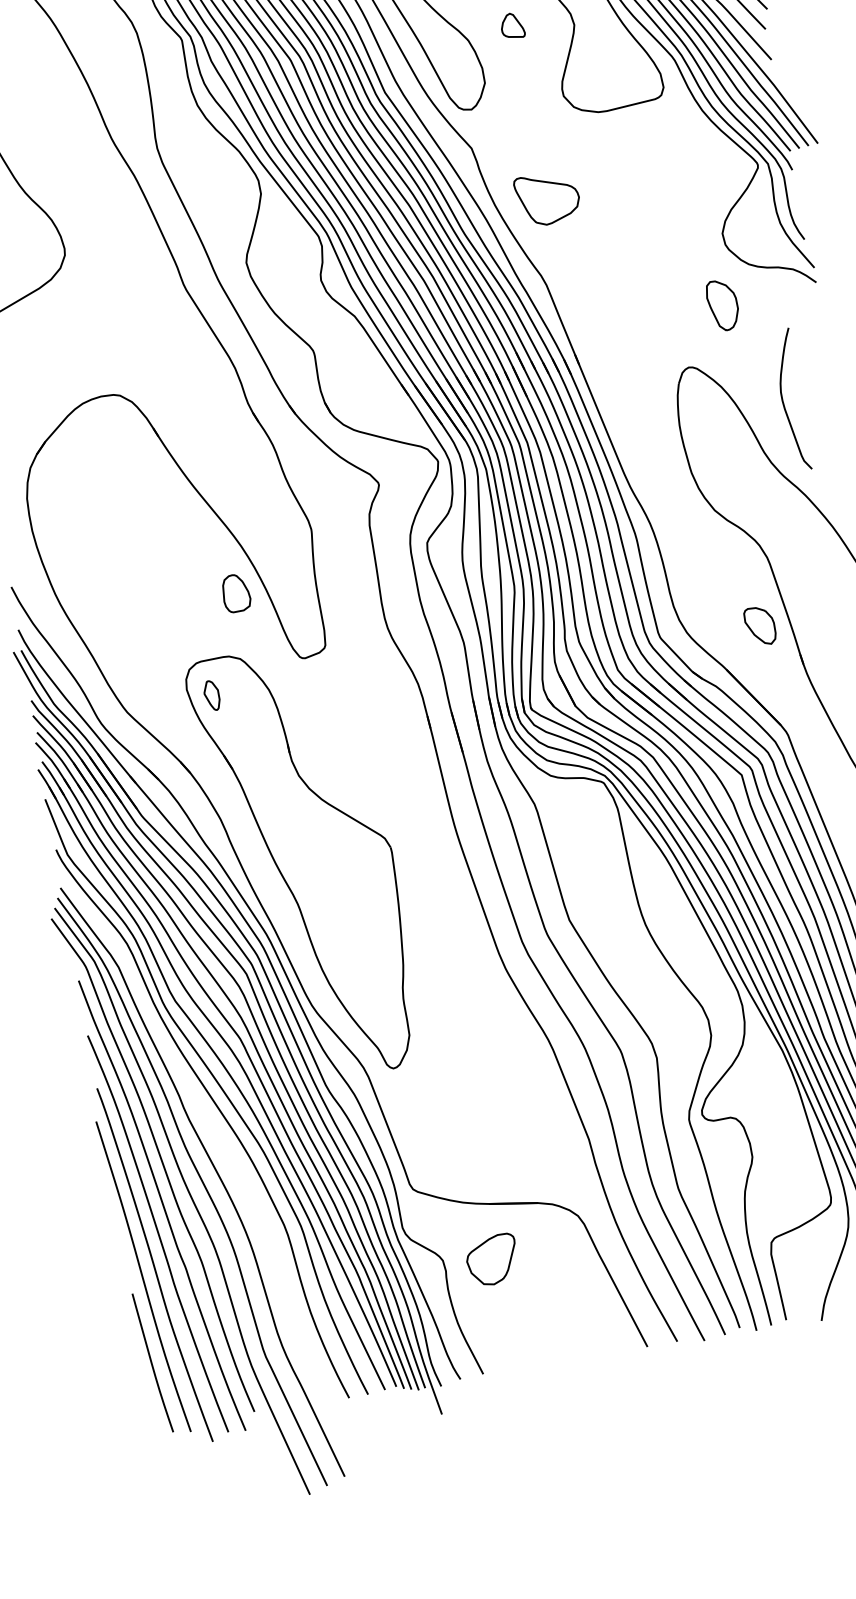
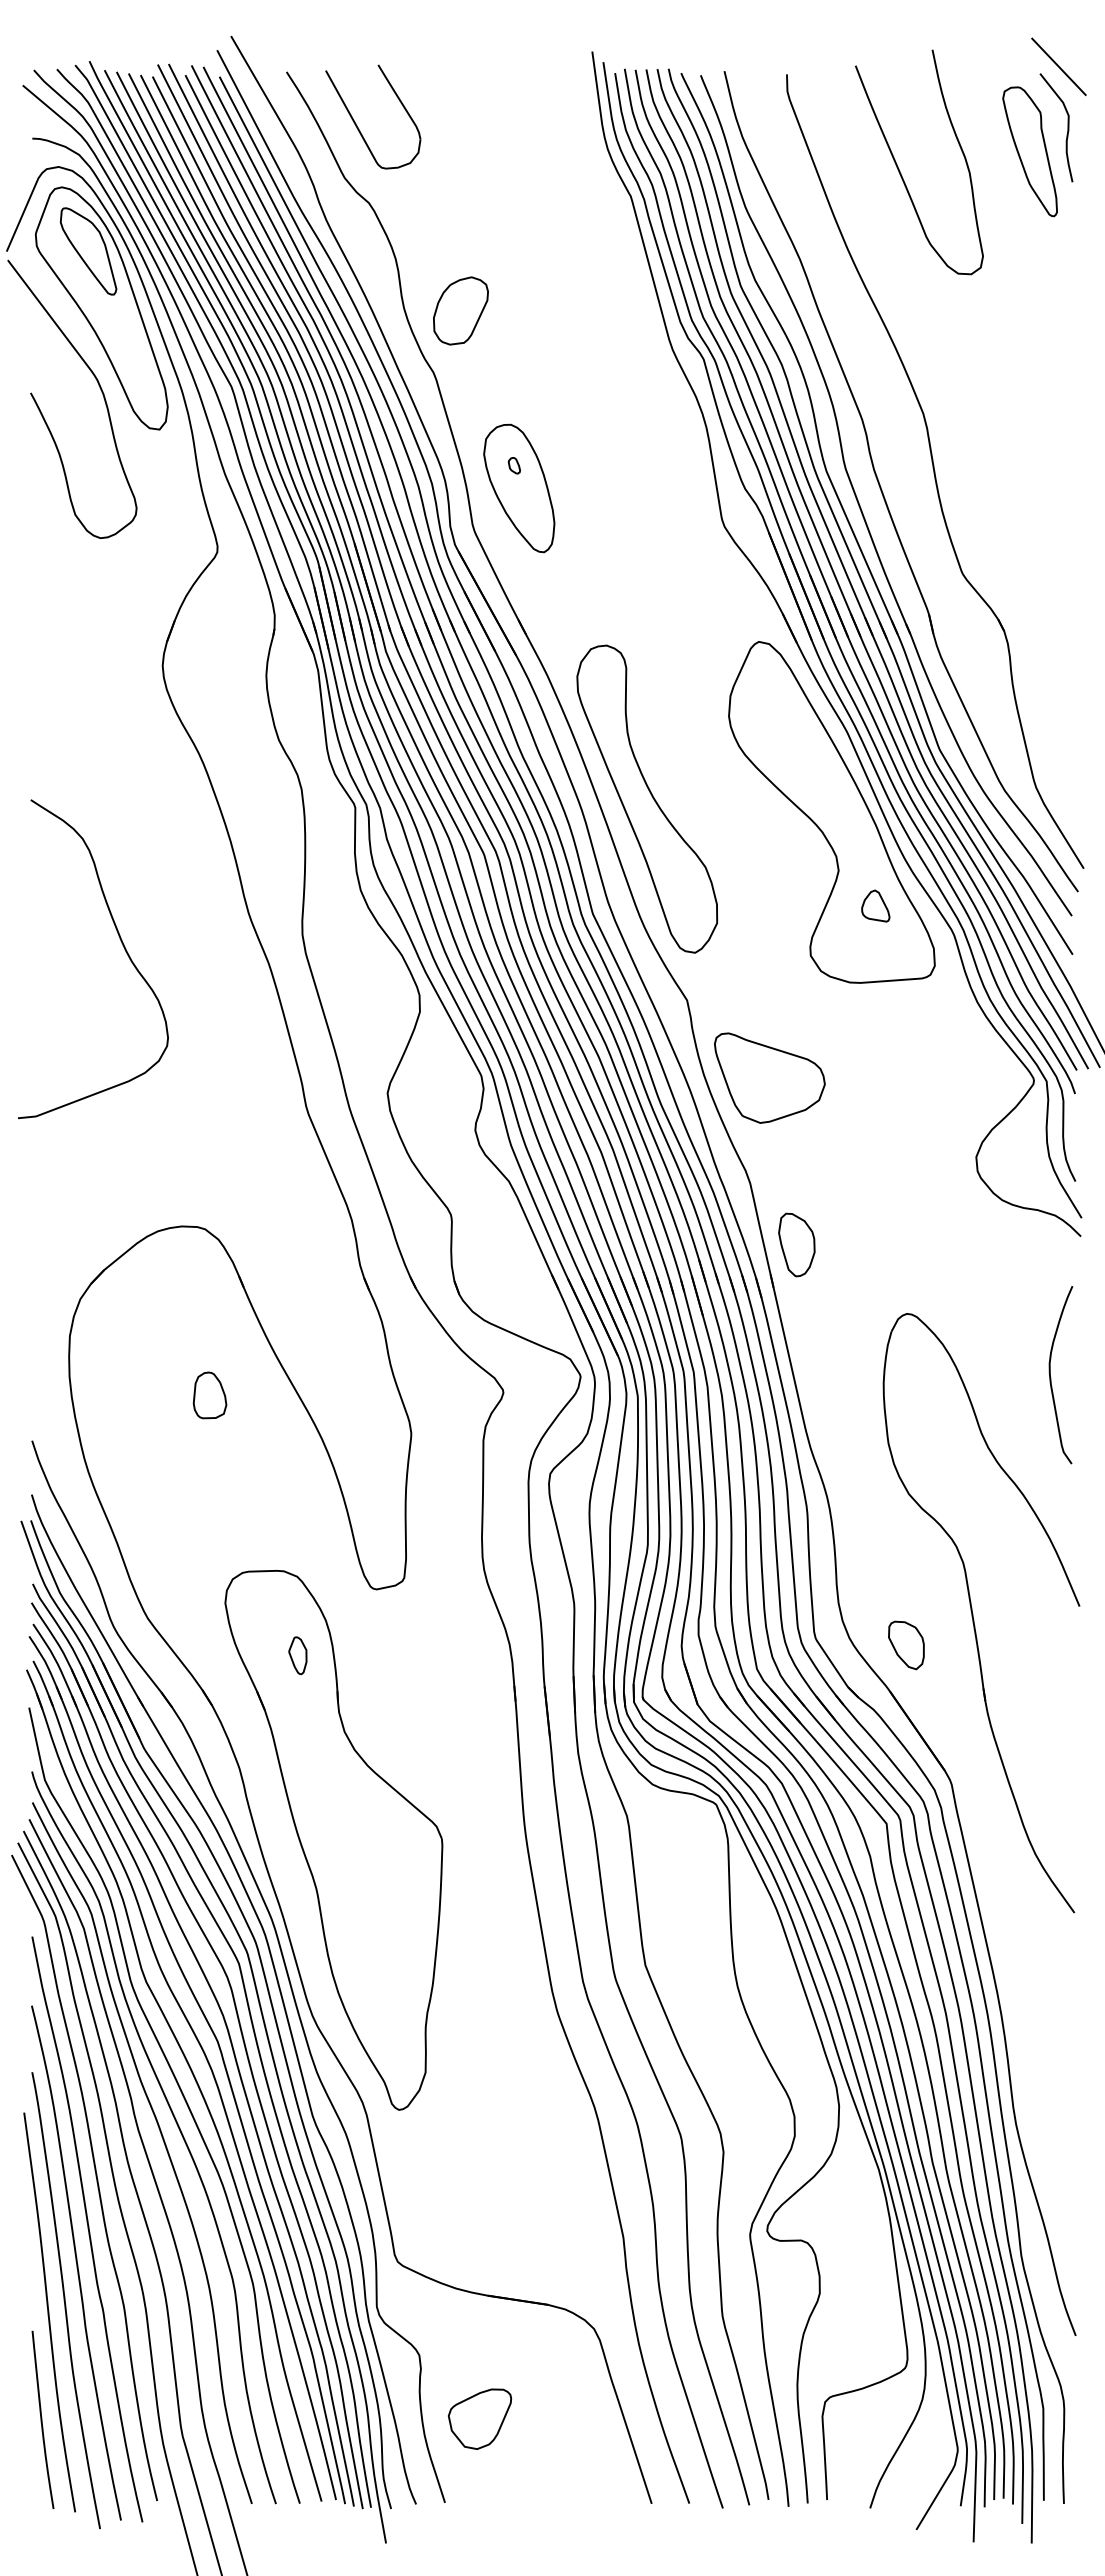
part: (512, 25) -> (875, 905), moved
part: (547, 198) -> (769, 1077), size x1.43
part: (722, 305) -> (796, 1244), moved
curve: (784, 403) -> (1051, 1377), moved
part: (235, 593) -> (209, 1395), moved
part: (760, 626) -> (906, 1645), moved
part: (211, 695) -> (297, 1655), moved
curve: (212, 1128) -> (164, 2145), added
part: (491, 1259) -> (479, 2418), moved

